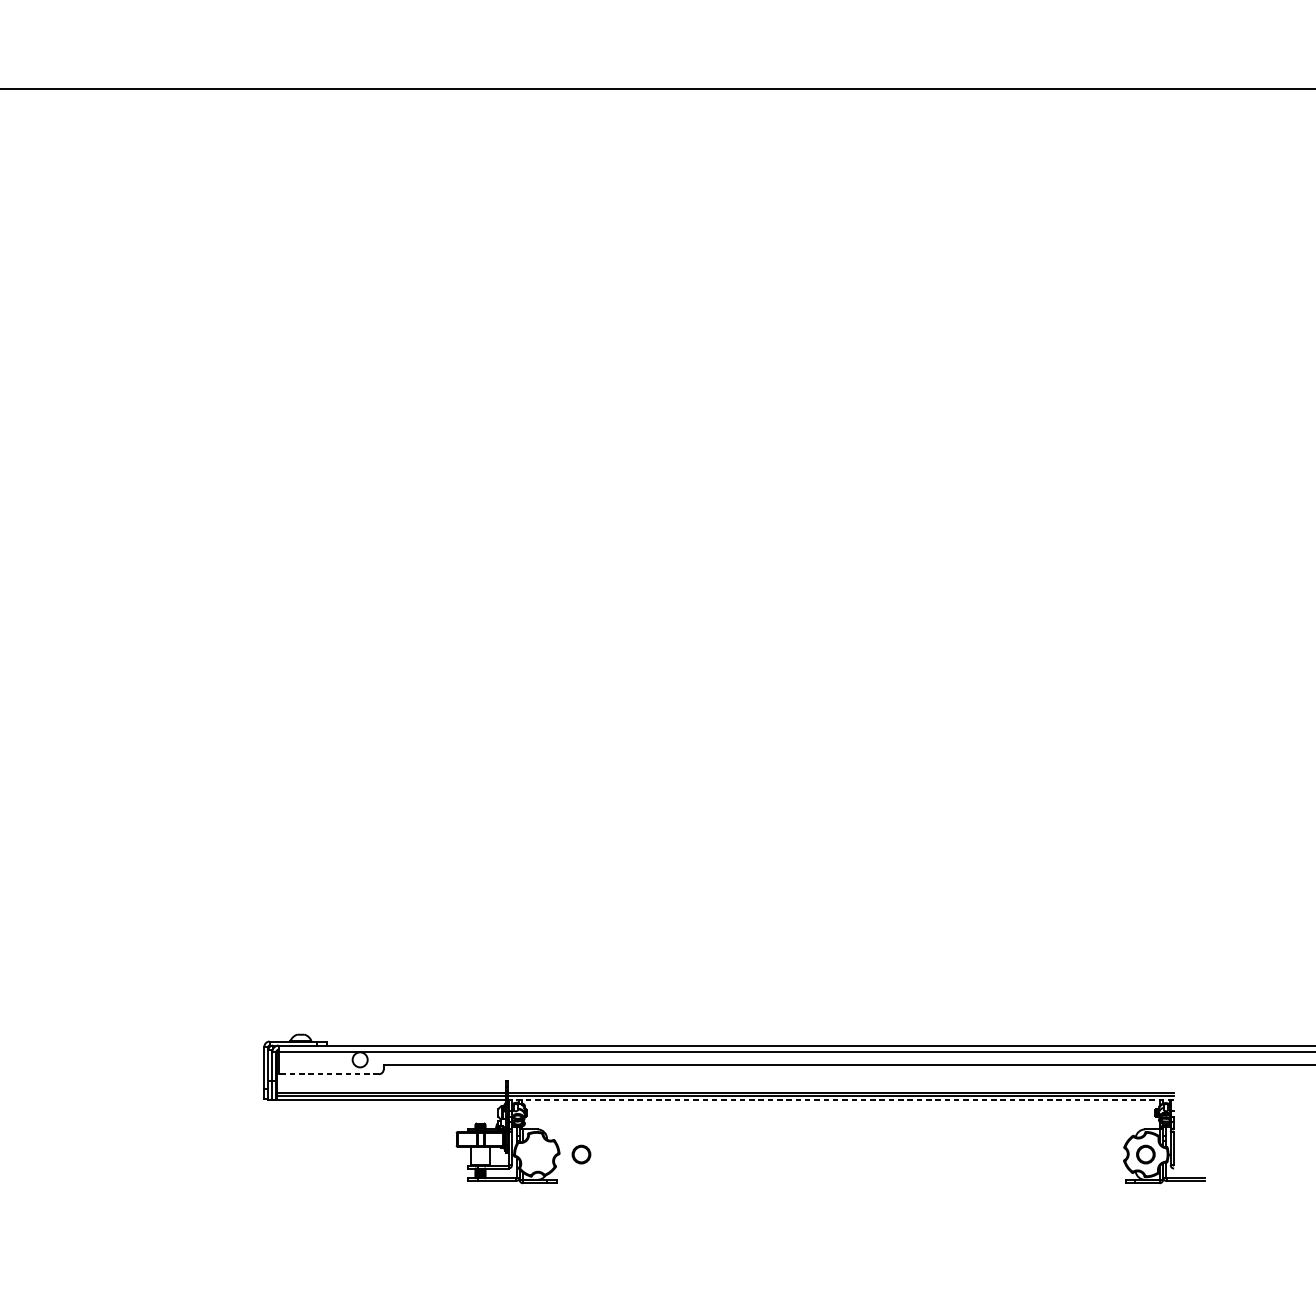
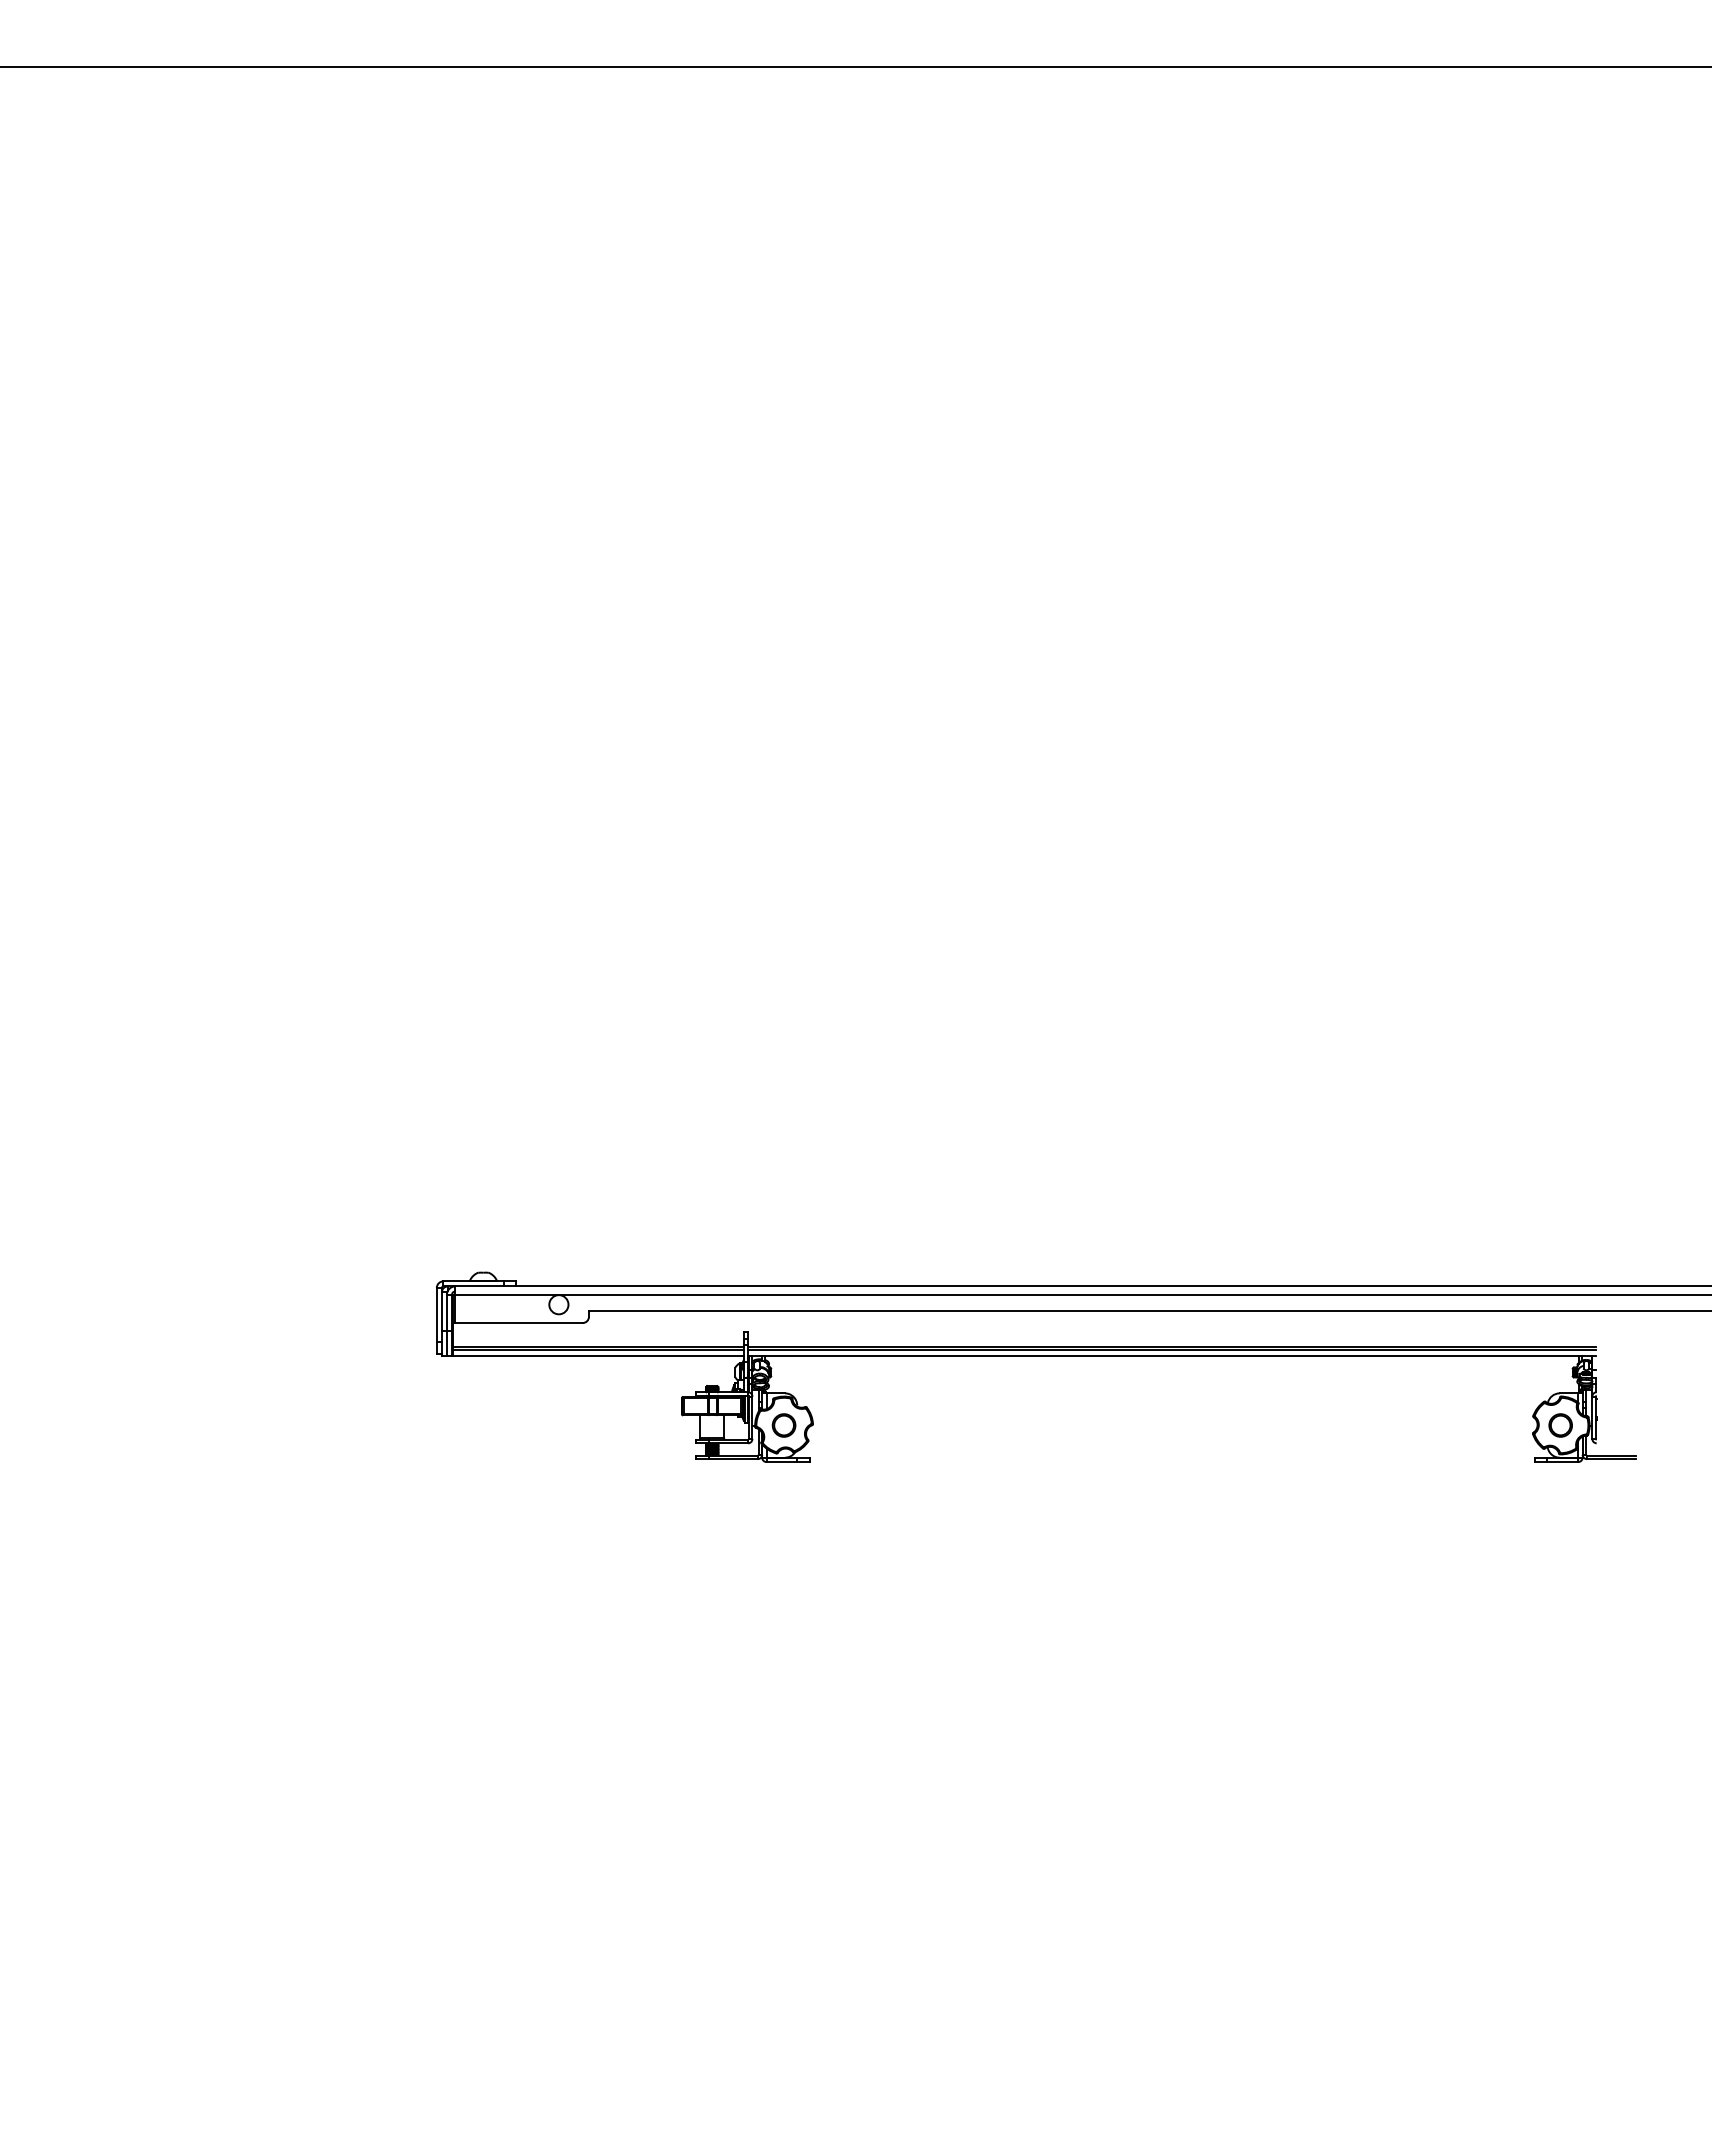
line: (328, 1074) -> (518, 1323), dashed -> solid
line: (840, 1099) -> (1171, 1355), dashed -> solid
part: (581, 1154) -> (783, 1425), moved

